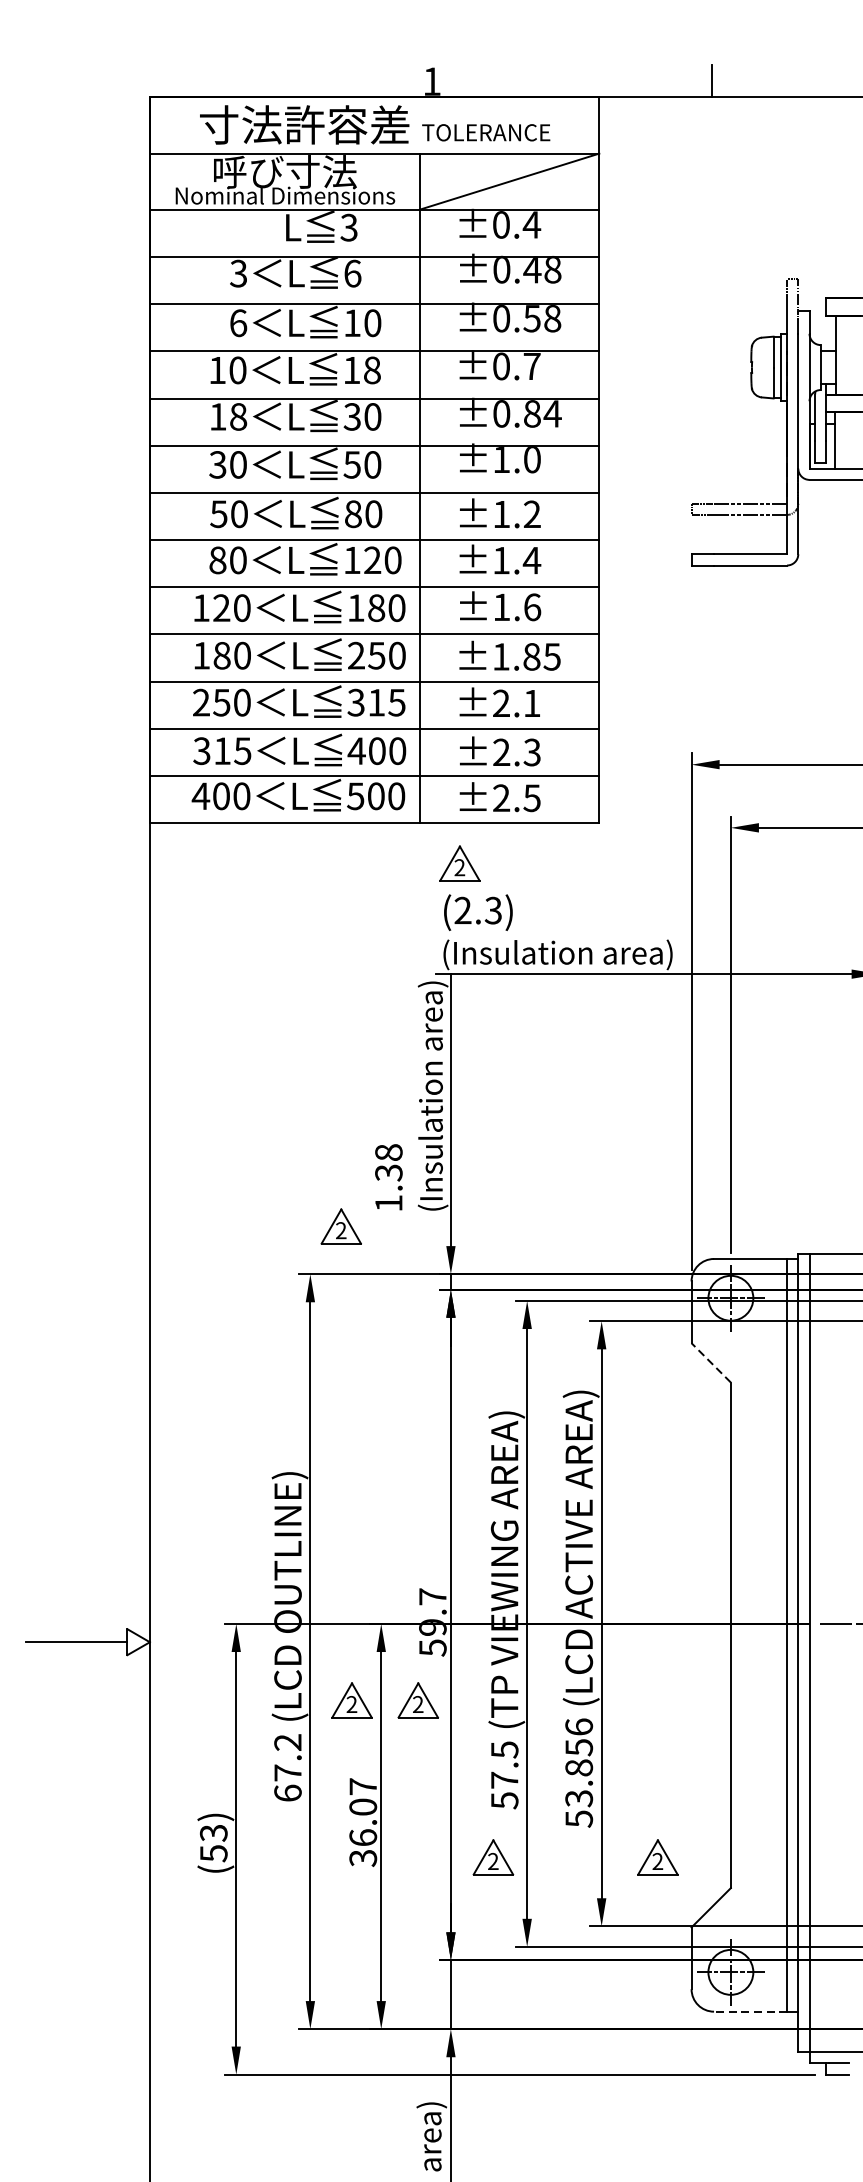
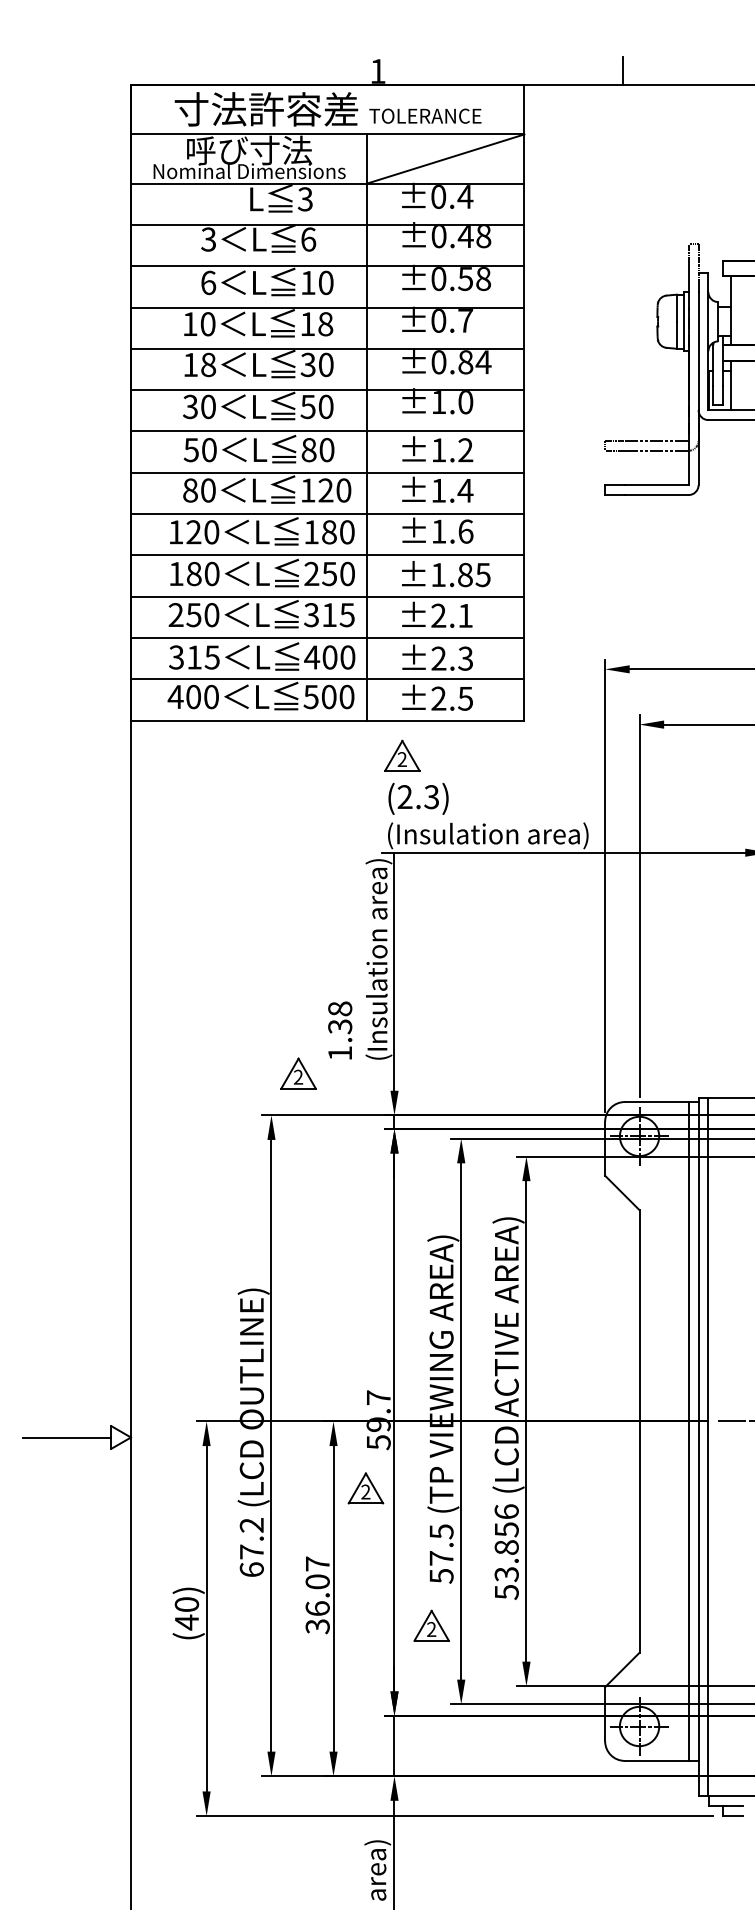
line: (711, 1362) -> (622, 1192), dashed -> solid
part: (351, 1700) -> (307, 1488), removed
text: (213, 1843) -> (186, 1613), (53) -> (40)
part: (657, 1856) -> (575, 1625), removed
line: (750, 2011) -> (656, 1760), dashed -> solid

